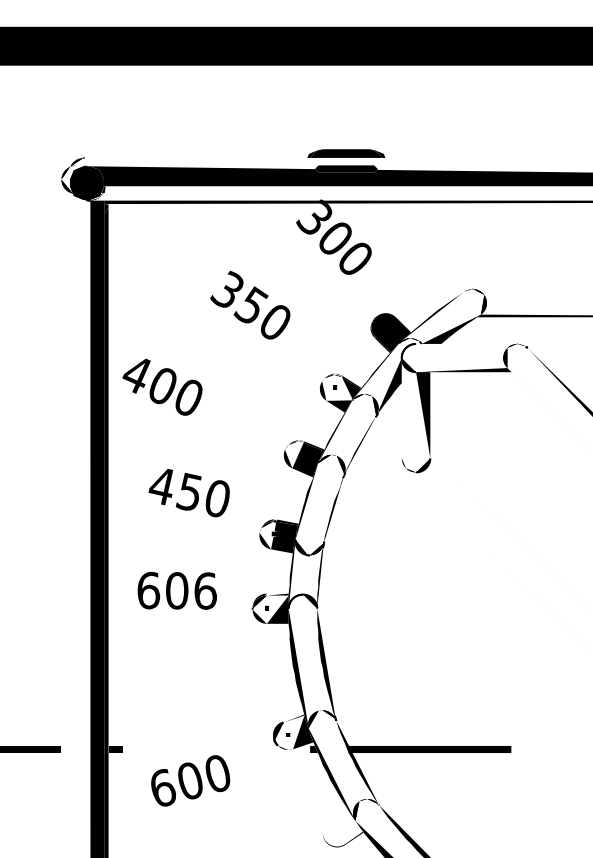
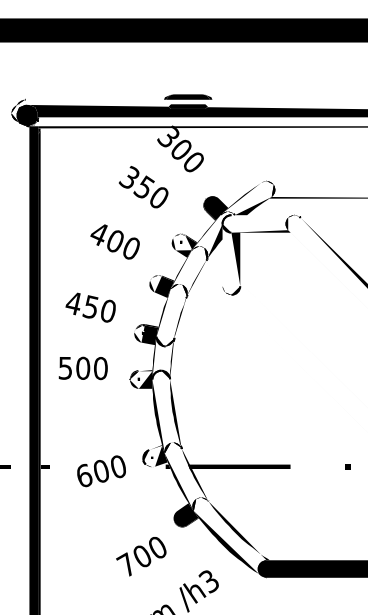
text: (250, 305) -> (143, 187), moved
text: (161, 386) -> (114, 241), moved
text: (176, 589) -> (82, 367), 606 -> 500
text: (190, 781) -> (101, 471), moved
fill: (342, 826) -> (185, 514), added

